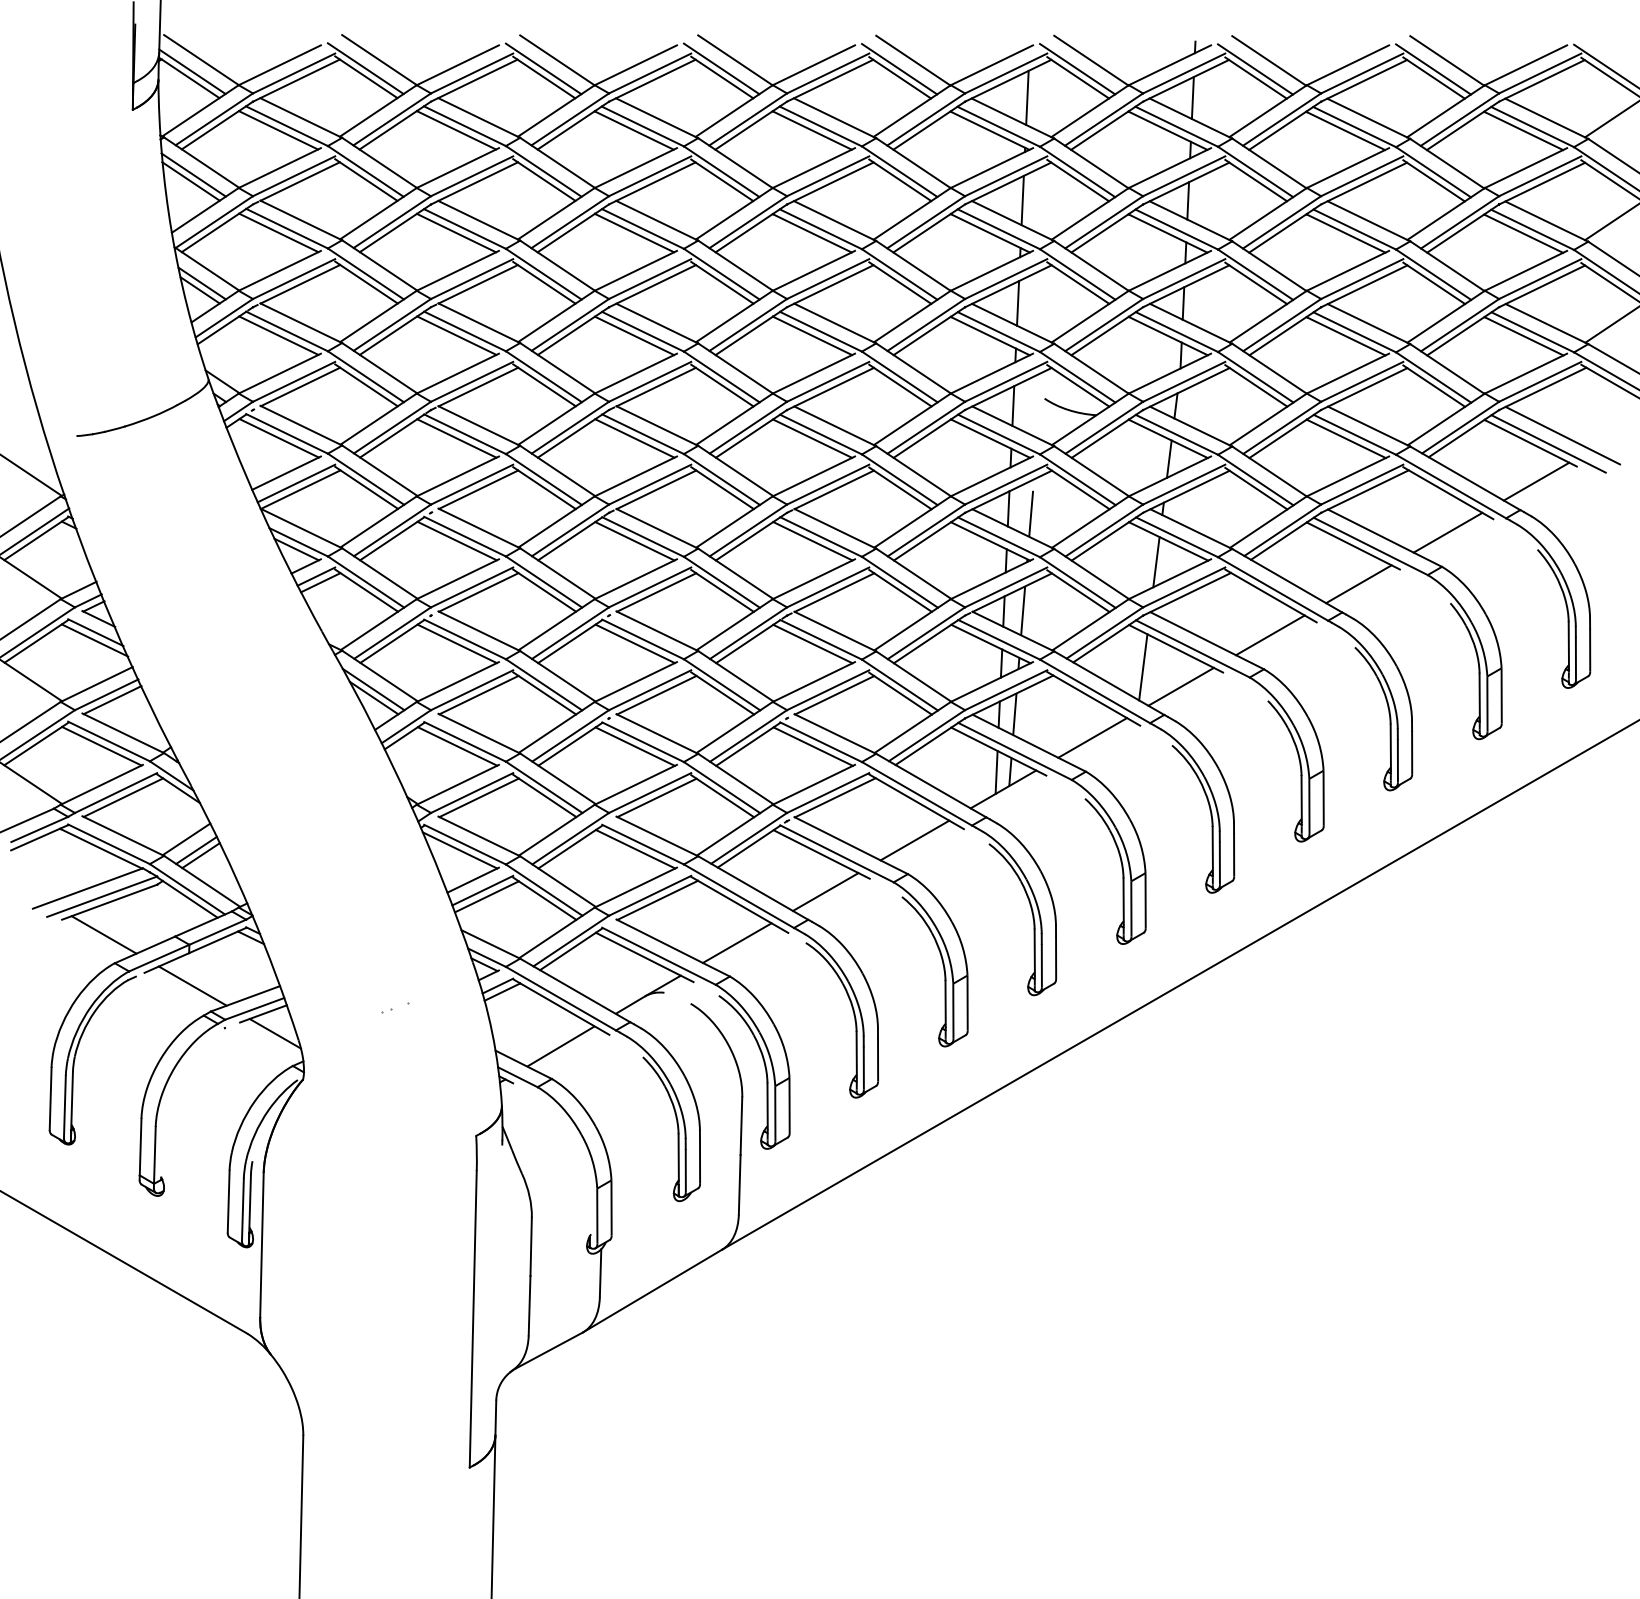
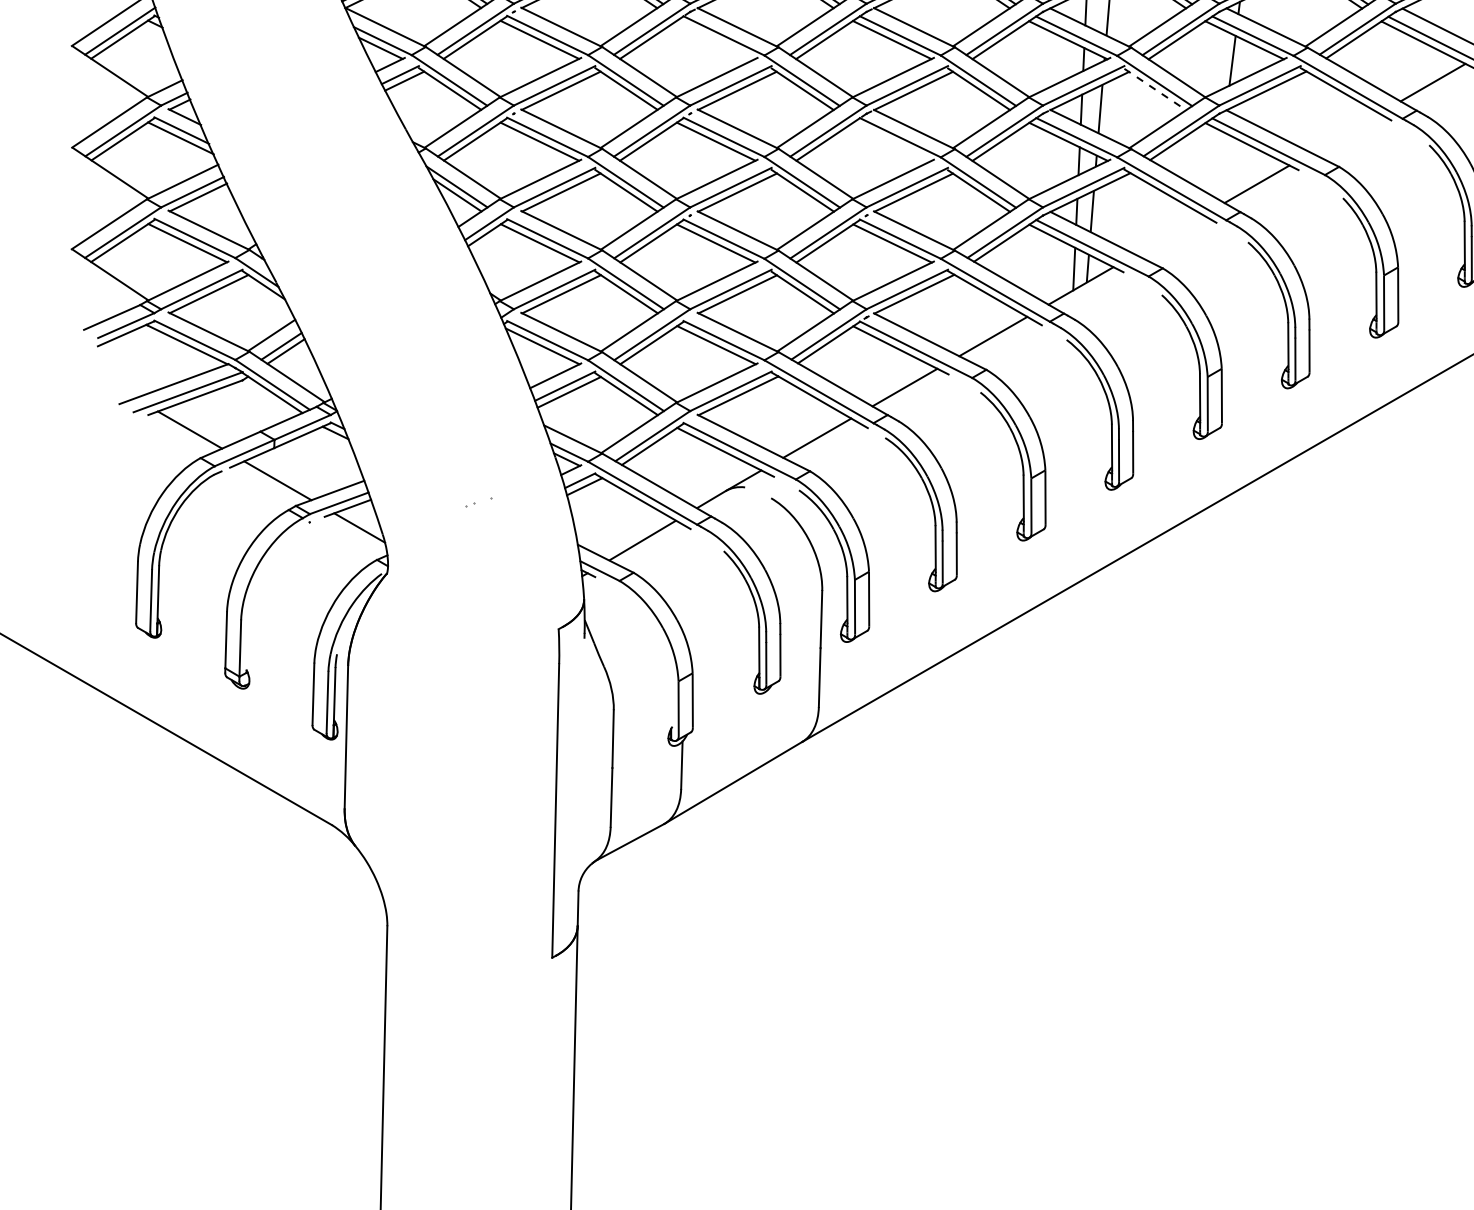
line: (634, 541) -> (715, 40), removed
line: (1078, 591) -> (1155, 89), solid -> dashed
line: (1269, 635) -> (1344, 133), removed
line: (812, 643) -> (891, 141), removed
line: (1143, 667) -> (1219, 165), removed
line: (1092, 737) -> (1169, 234), removed

